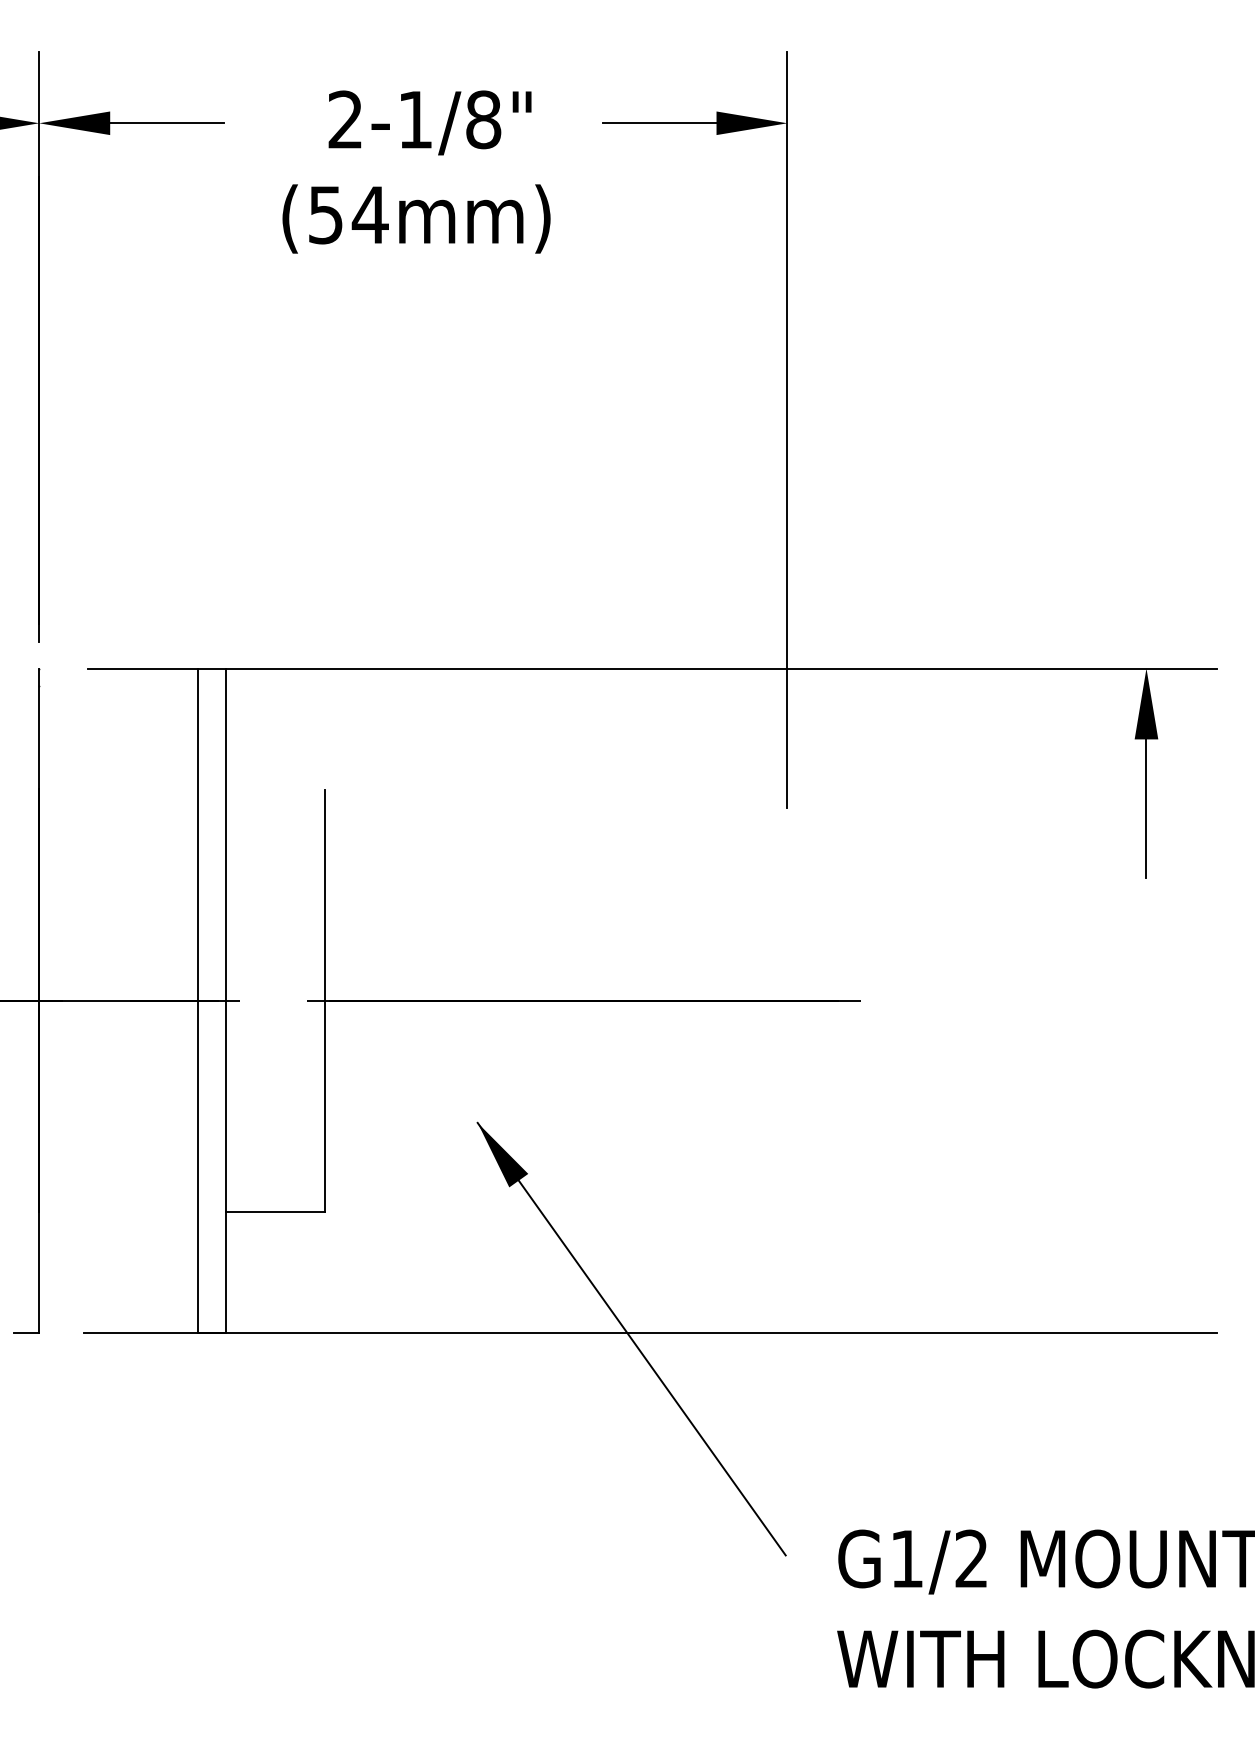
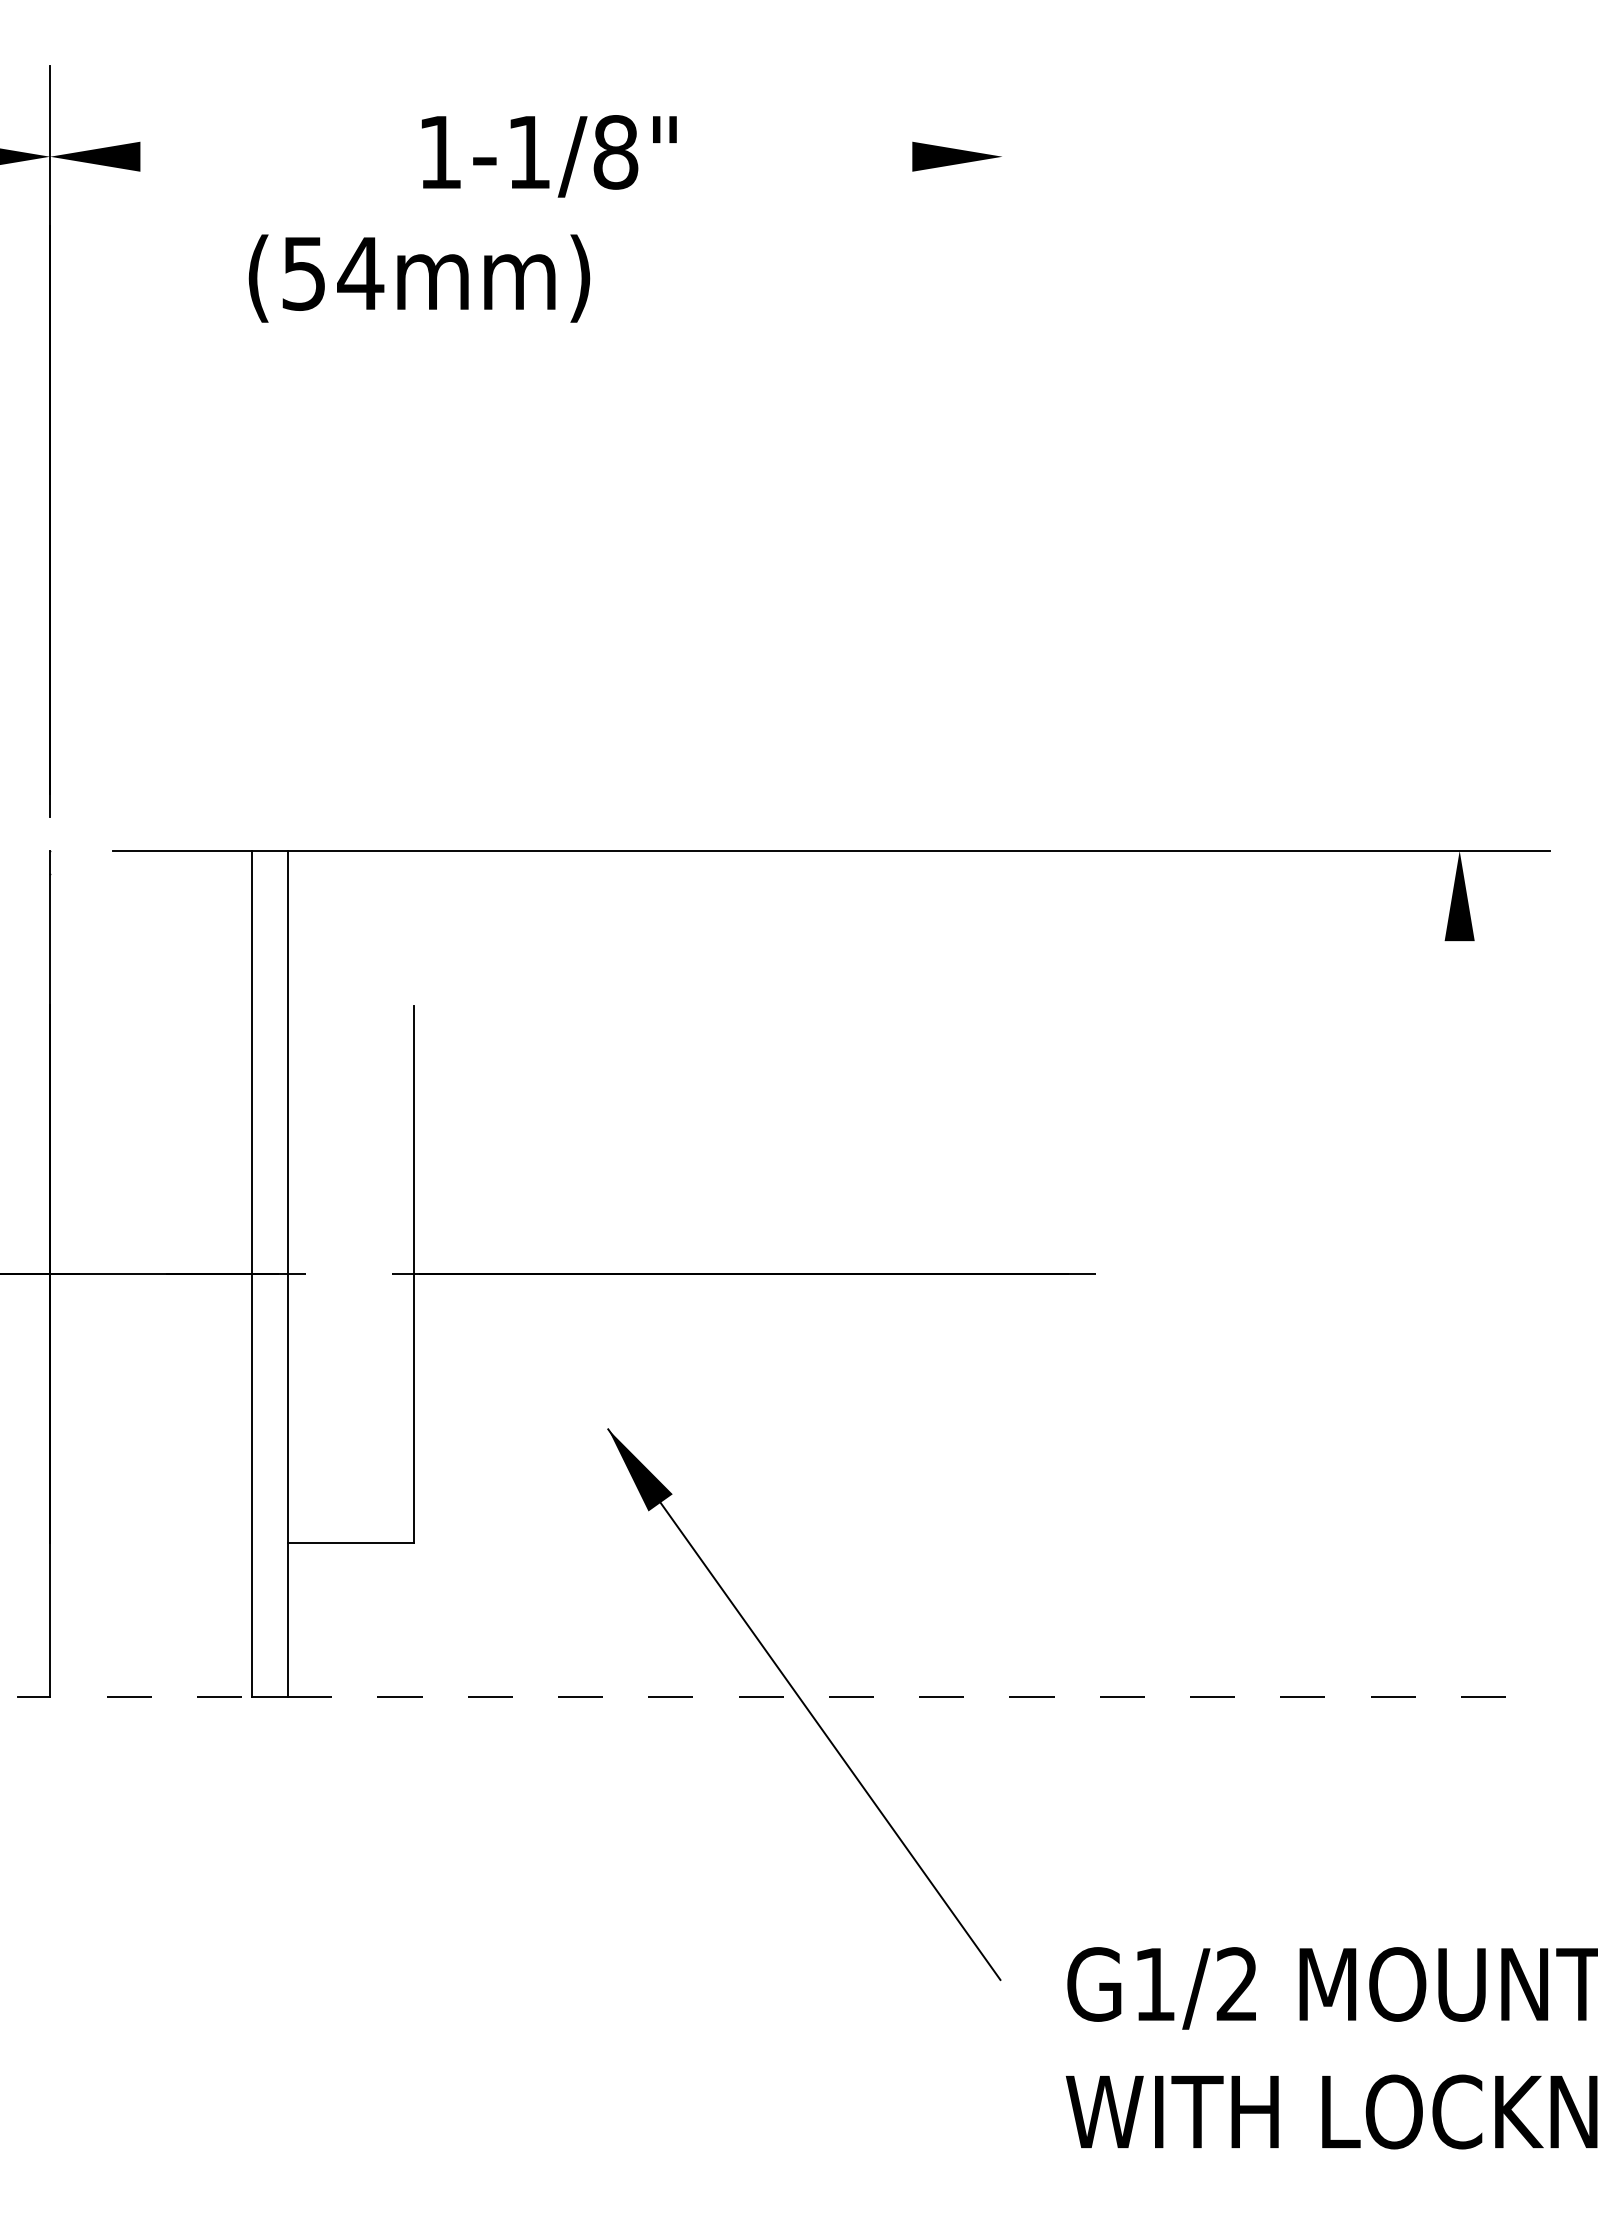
text: (345, 119) -> (439, 151), 2-1/8" -> 1-1/8"
line: (166, 123) -> (212, 156), removed
line: (659, 123) -> (839, 156), removed
text: (416, 218) -> (419, 278), moved
line: (787, 430) -> (1002, 547), removed
line: (1146, 808) -> (1459, 1029), removed
line: (650, 1333) -> (828, 1697), solid -> dashed

